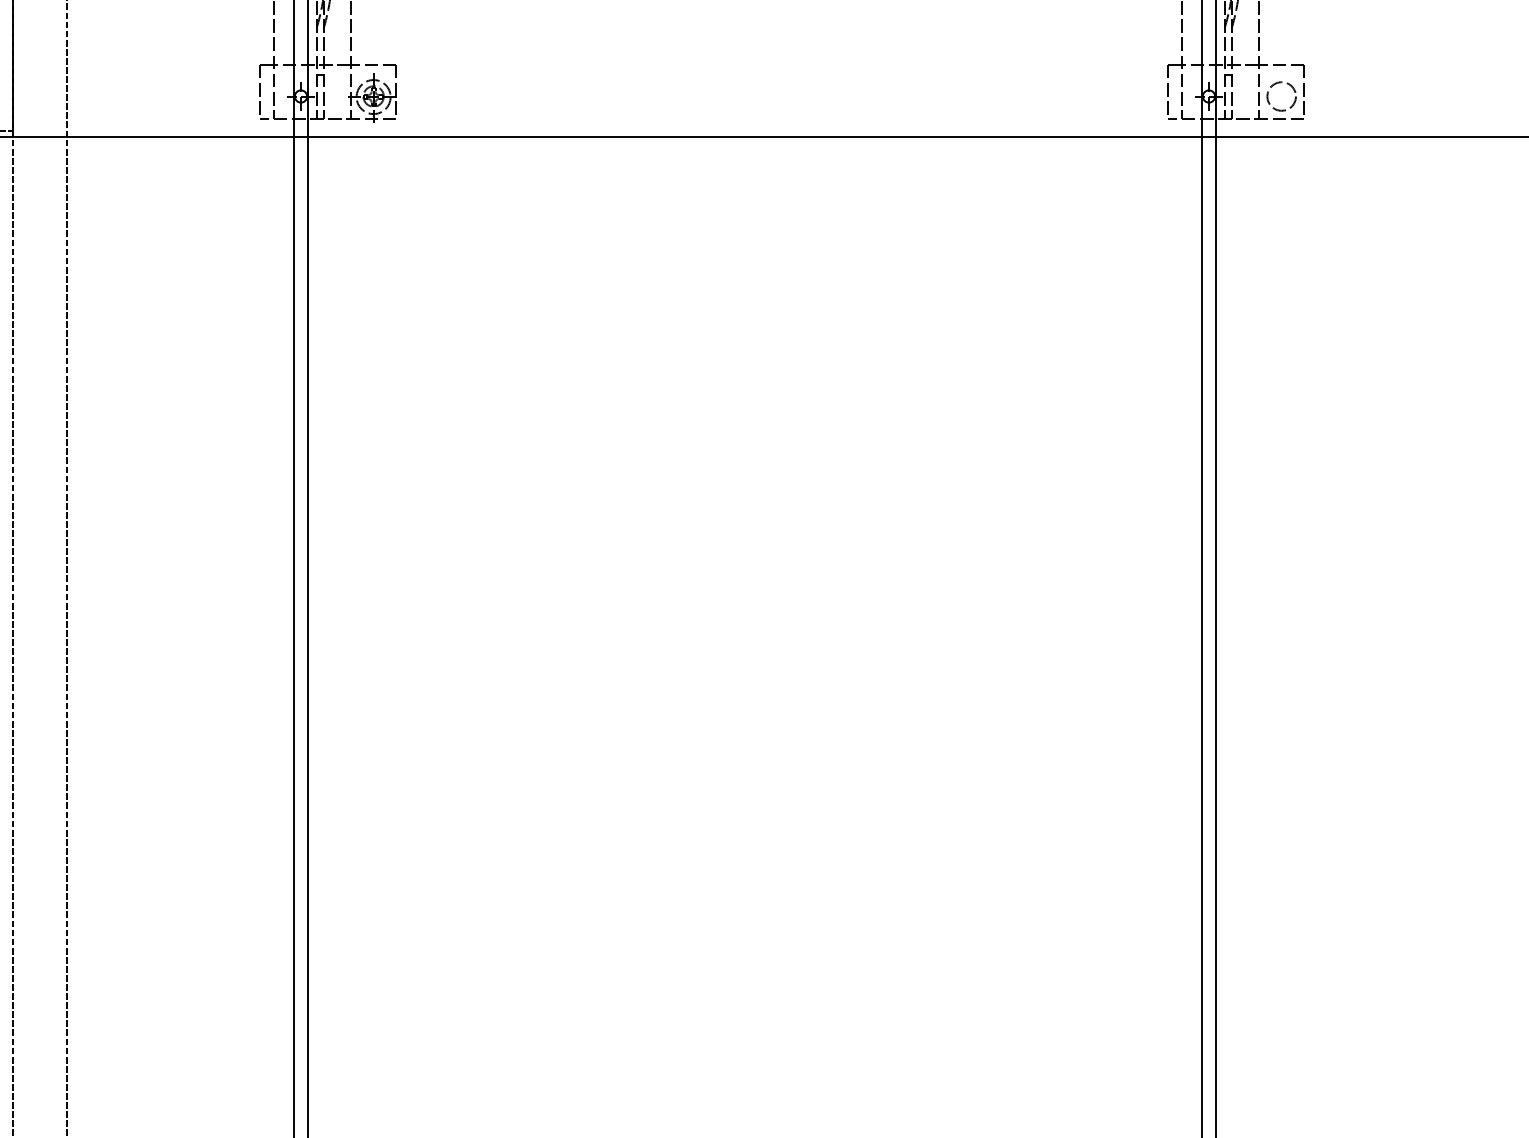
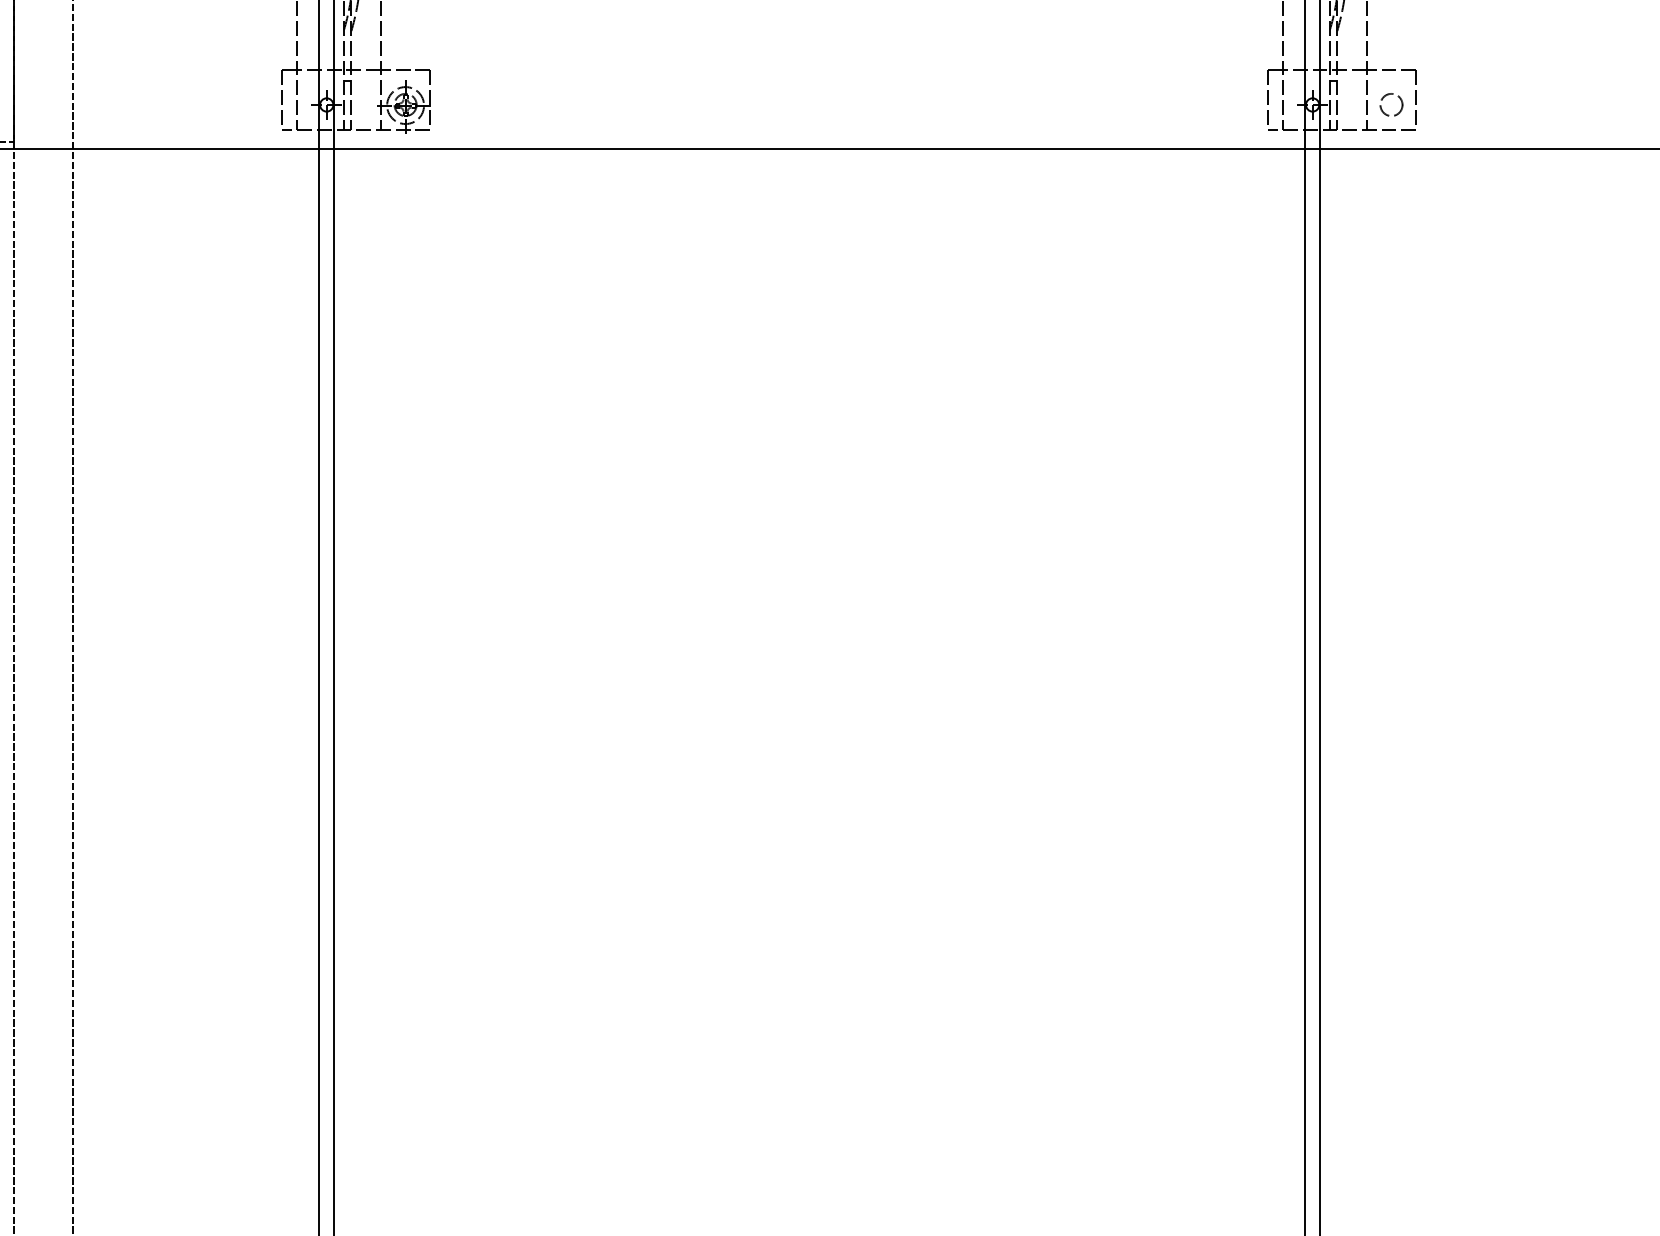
circle: (1281, 96) -> (1391, 104), size x0.71

